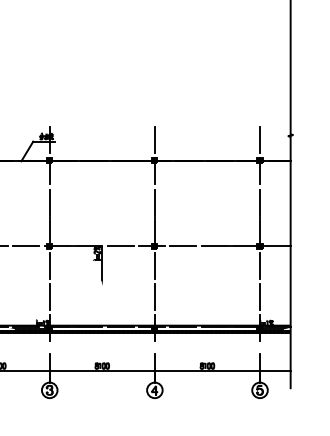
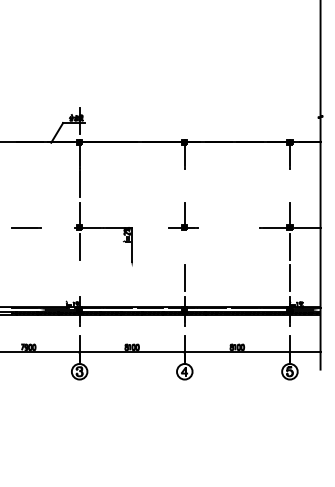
line: (154, 140) -> (184, 121), removed
line: (259, 140) -> (289, 121), removed
line: (154, 203) -> (184, 184), removed
line: (259, 203) -> (289, 184), removed
line: (26, 246) -> (56, 227), removed
line: (120, 246) -> (150, 227), removed
line: (183, 246) -> (213, 227), removed
line: (214, 246) -> (244, 227), removed
line: (154, 266) -> (184, 247), removed
line: (49, 297) -> (79, 278), removed

